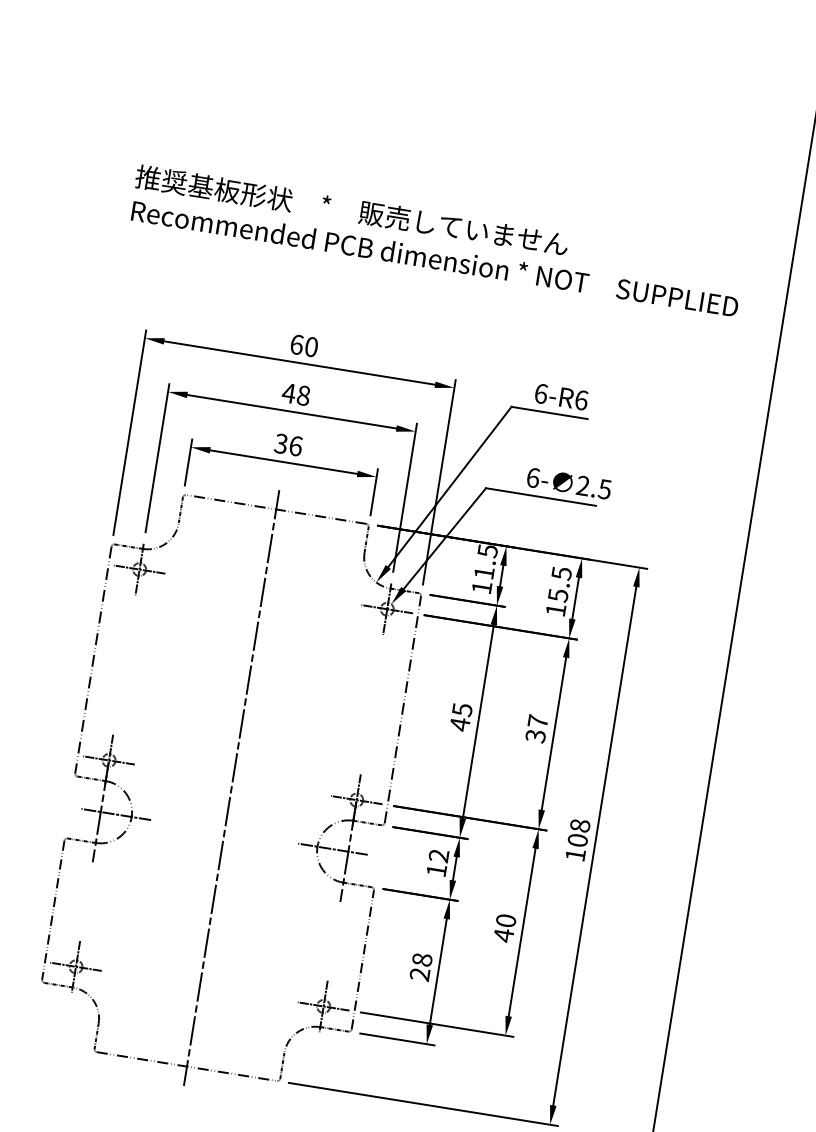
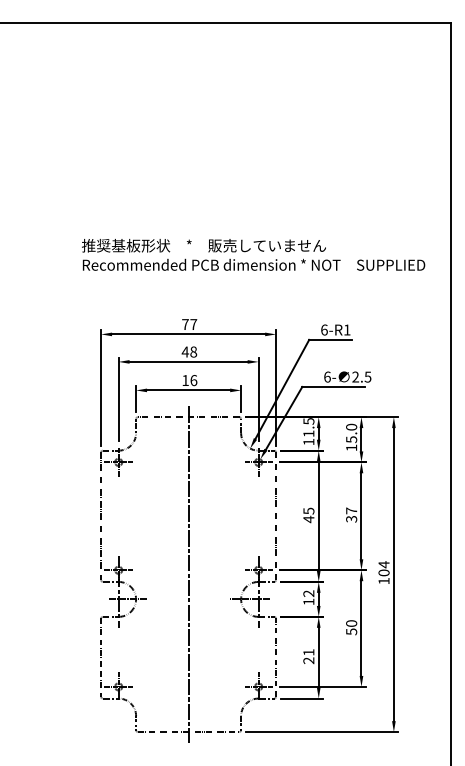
text: (304, 345) -> (189, 324), 60 -> 77
text: (582, 399) -> (347, 329), 6-R6 -> 6-R1
text: (281, 443) -> (185, 380), 36 -> 16
text: (561, 572) -> (351, 426), 15.5 -> 15.0
text: (579, 825) -> (383, 564), 108 -> 104
text: (503, 934) -> (351, 631), 40 -> 50
text: (421, 959) -> (308, 652), 28 -> 21

